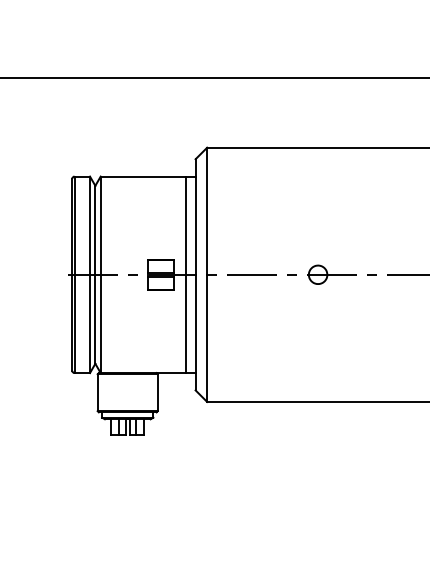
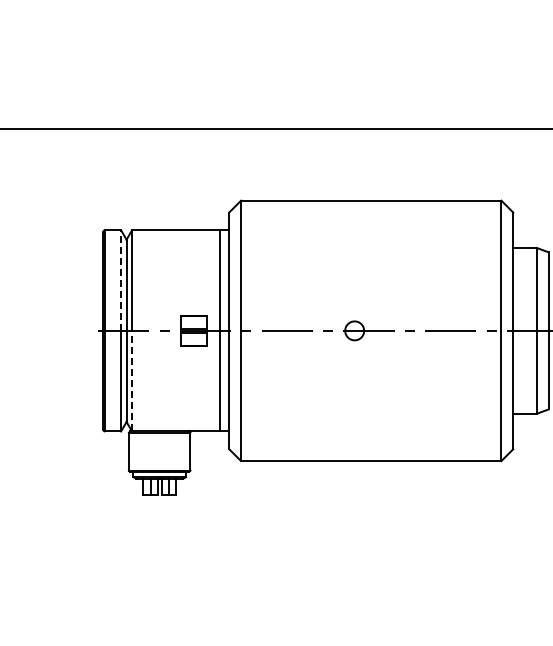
line: (90, 225) -> (121, 280), solid -> dashed
line: (101, 323) -> (132, 380), solid -> dashed

